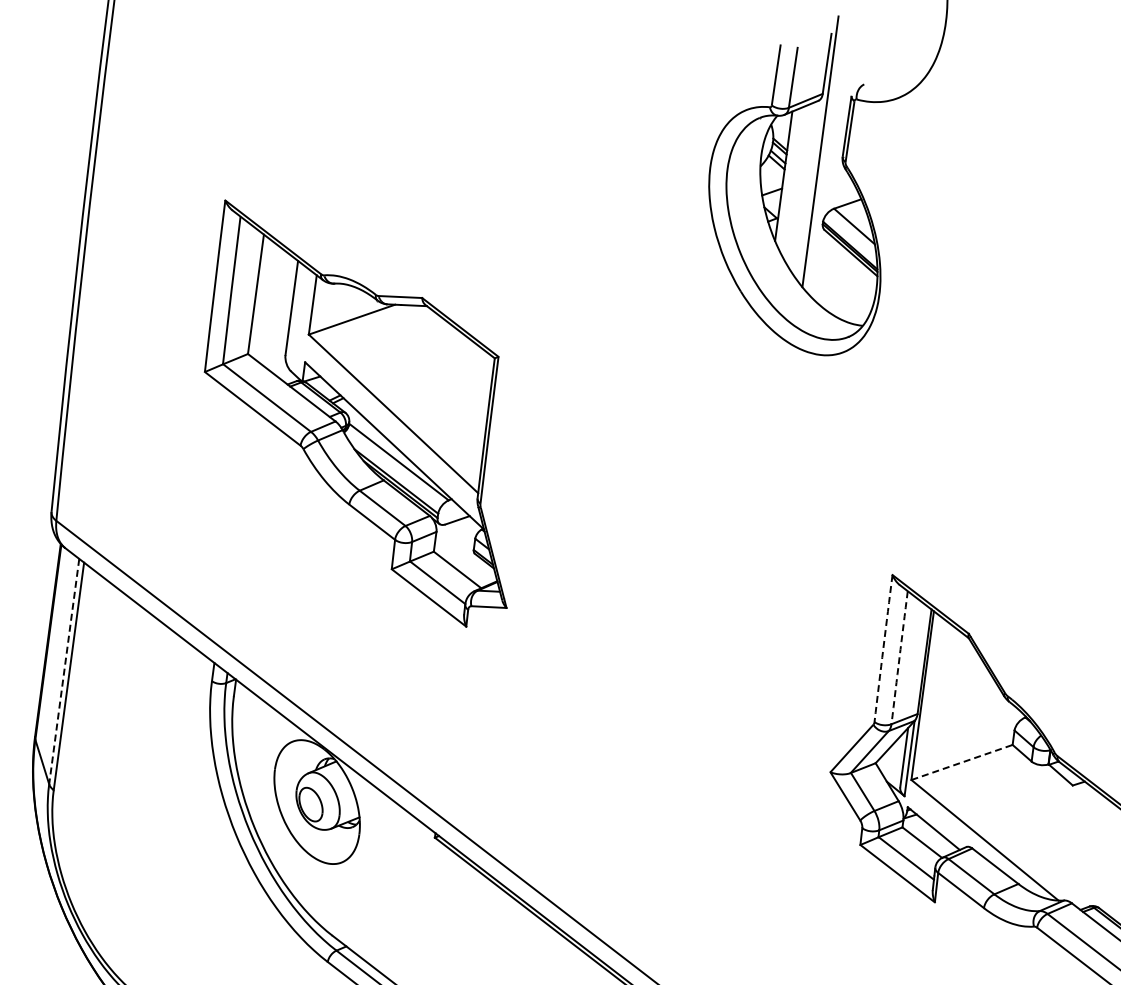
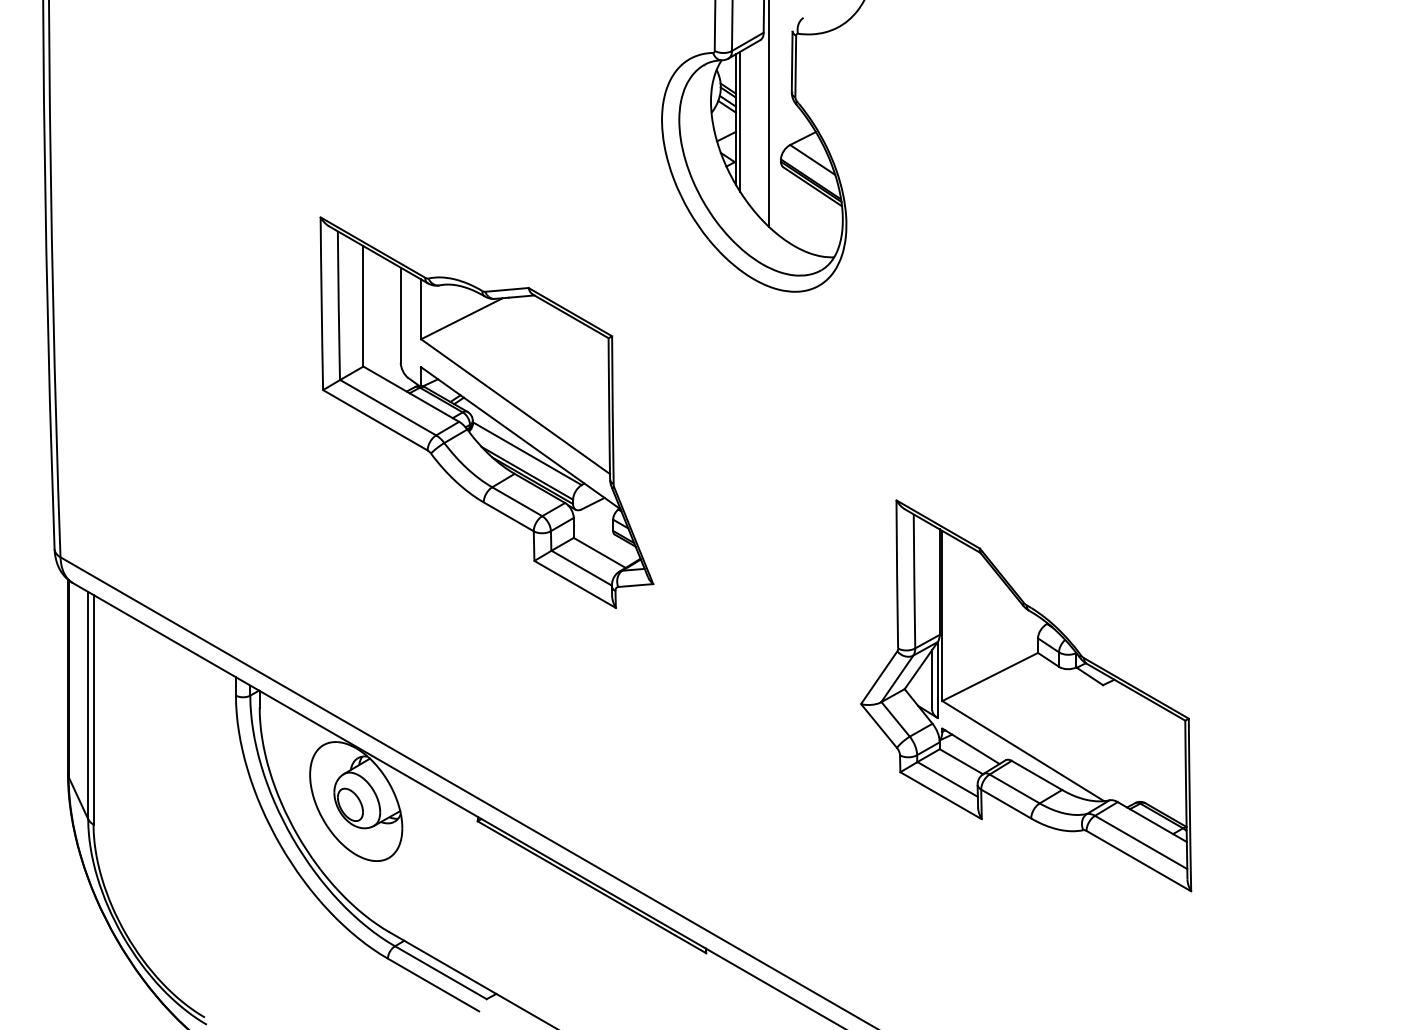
line: (788, 178) -> (740, 121), added
part: (363, 415) -> (486, 412), moved
arc: (883, 648) -> (897, 574), dashed -> solid
arc: (899, 657) -> (914, 581), dashed -> solid
line: (64, 671) -> (88, 705), dashed -> solid
line: (962, 762) -> (990, 676), dashed -> solid

